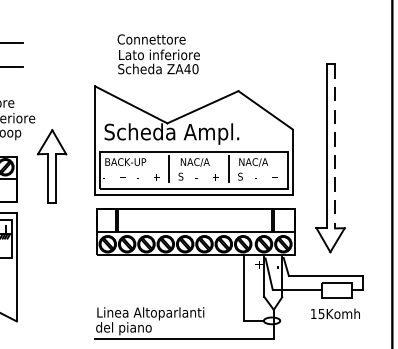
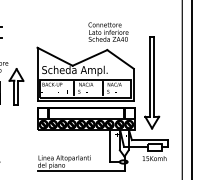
text: (158, 52) -> (108, 31), moved
line: (335, 145) -> (154, 76), dashed -> solid

